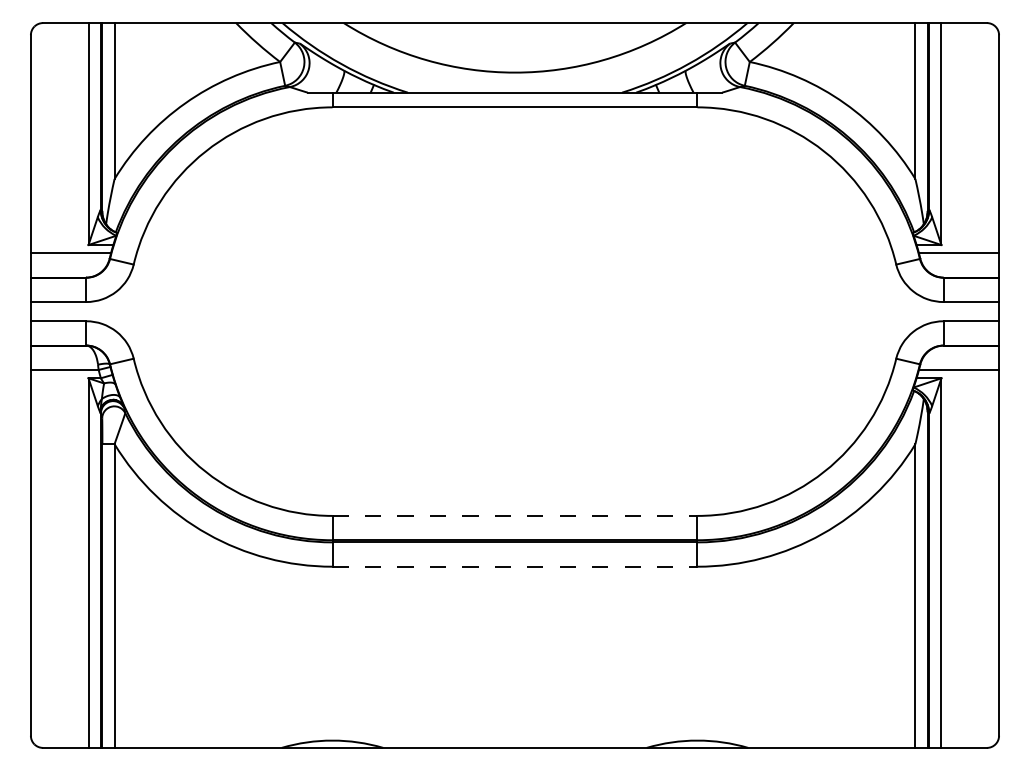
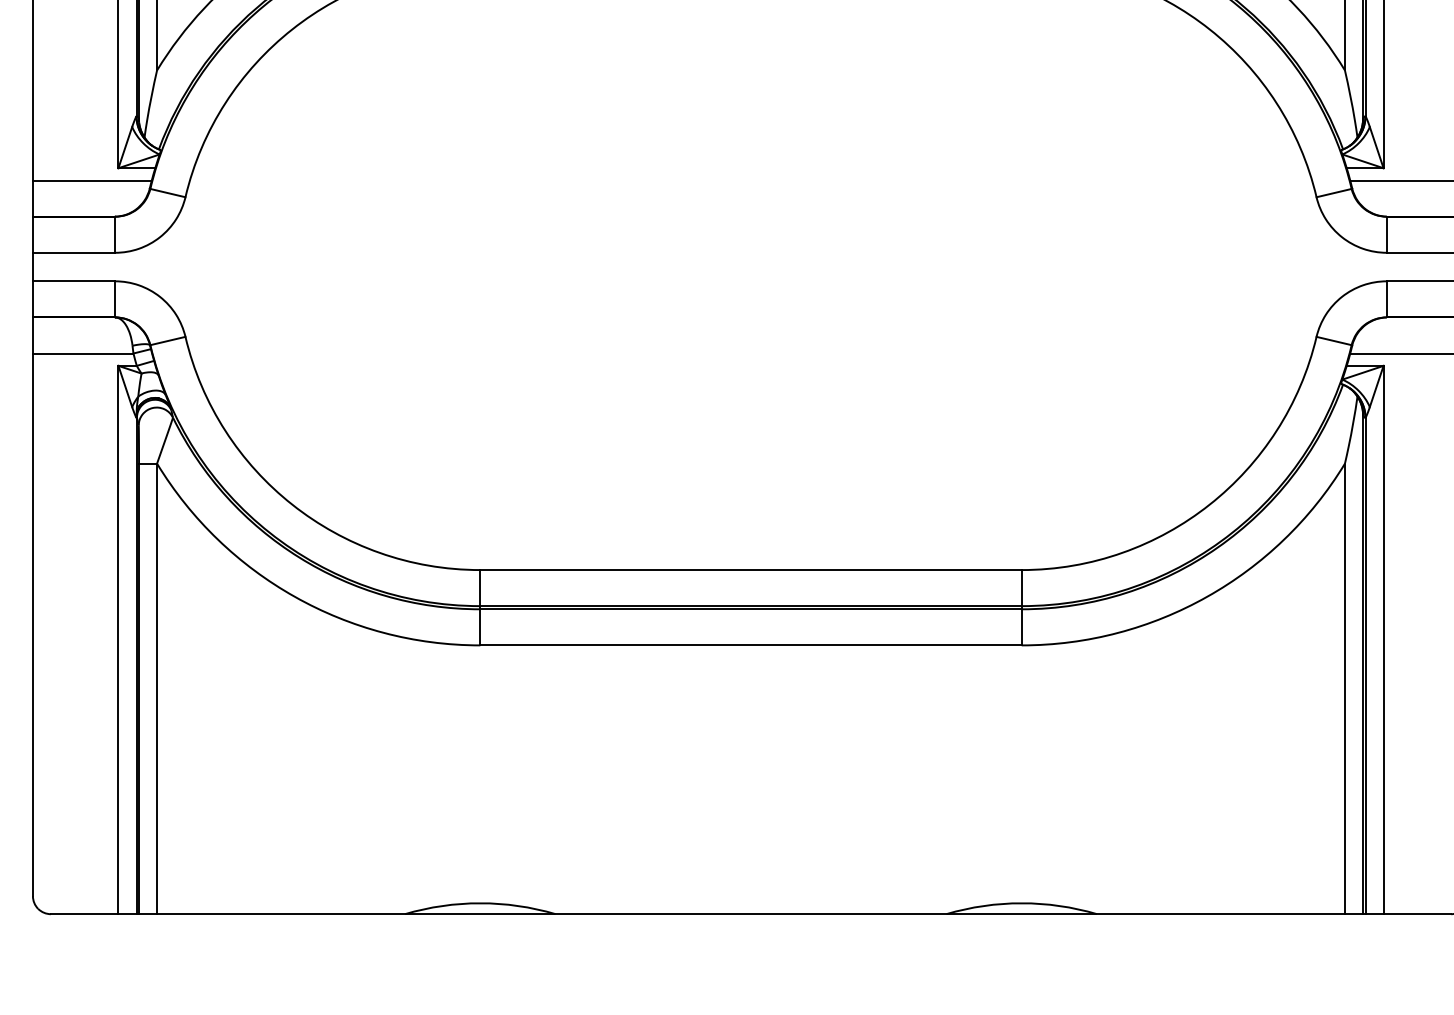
line: (515, 515) -> (751, 569), dashed -> solid
line: (515, 566) -> (751, 645), dashed -> solid

